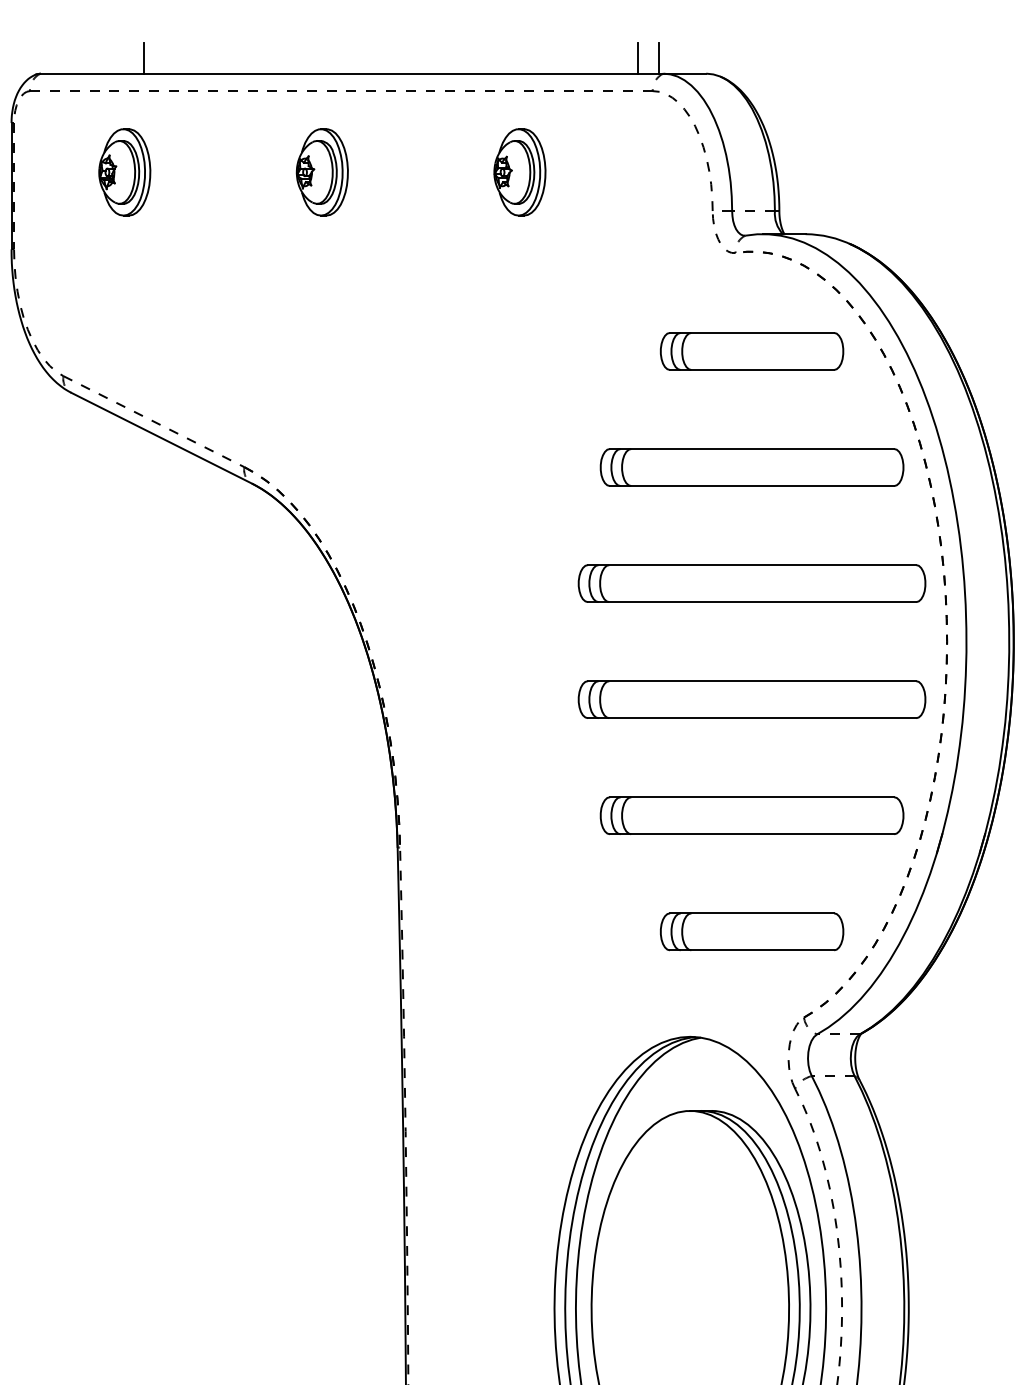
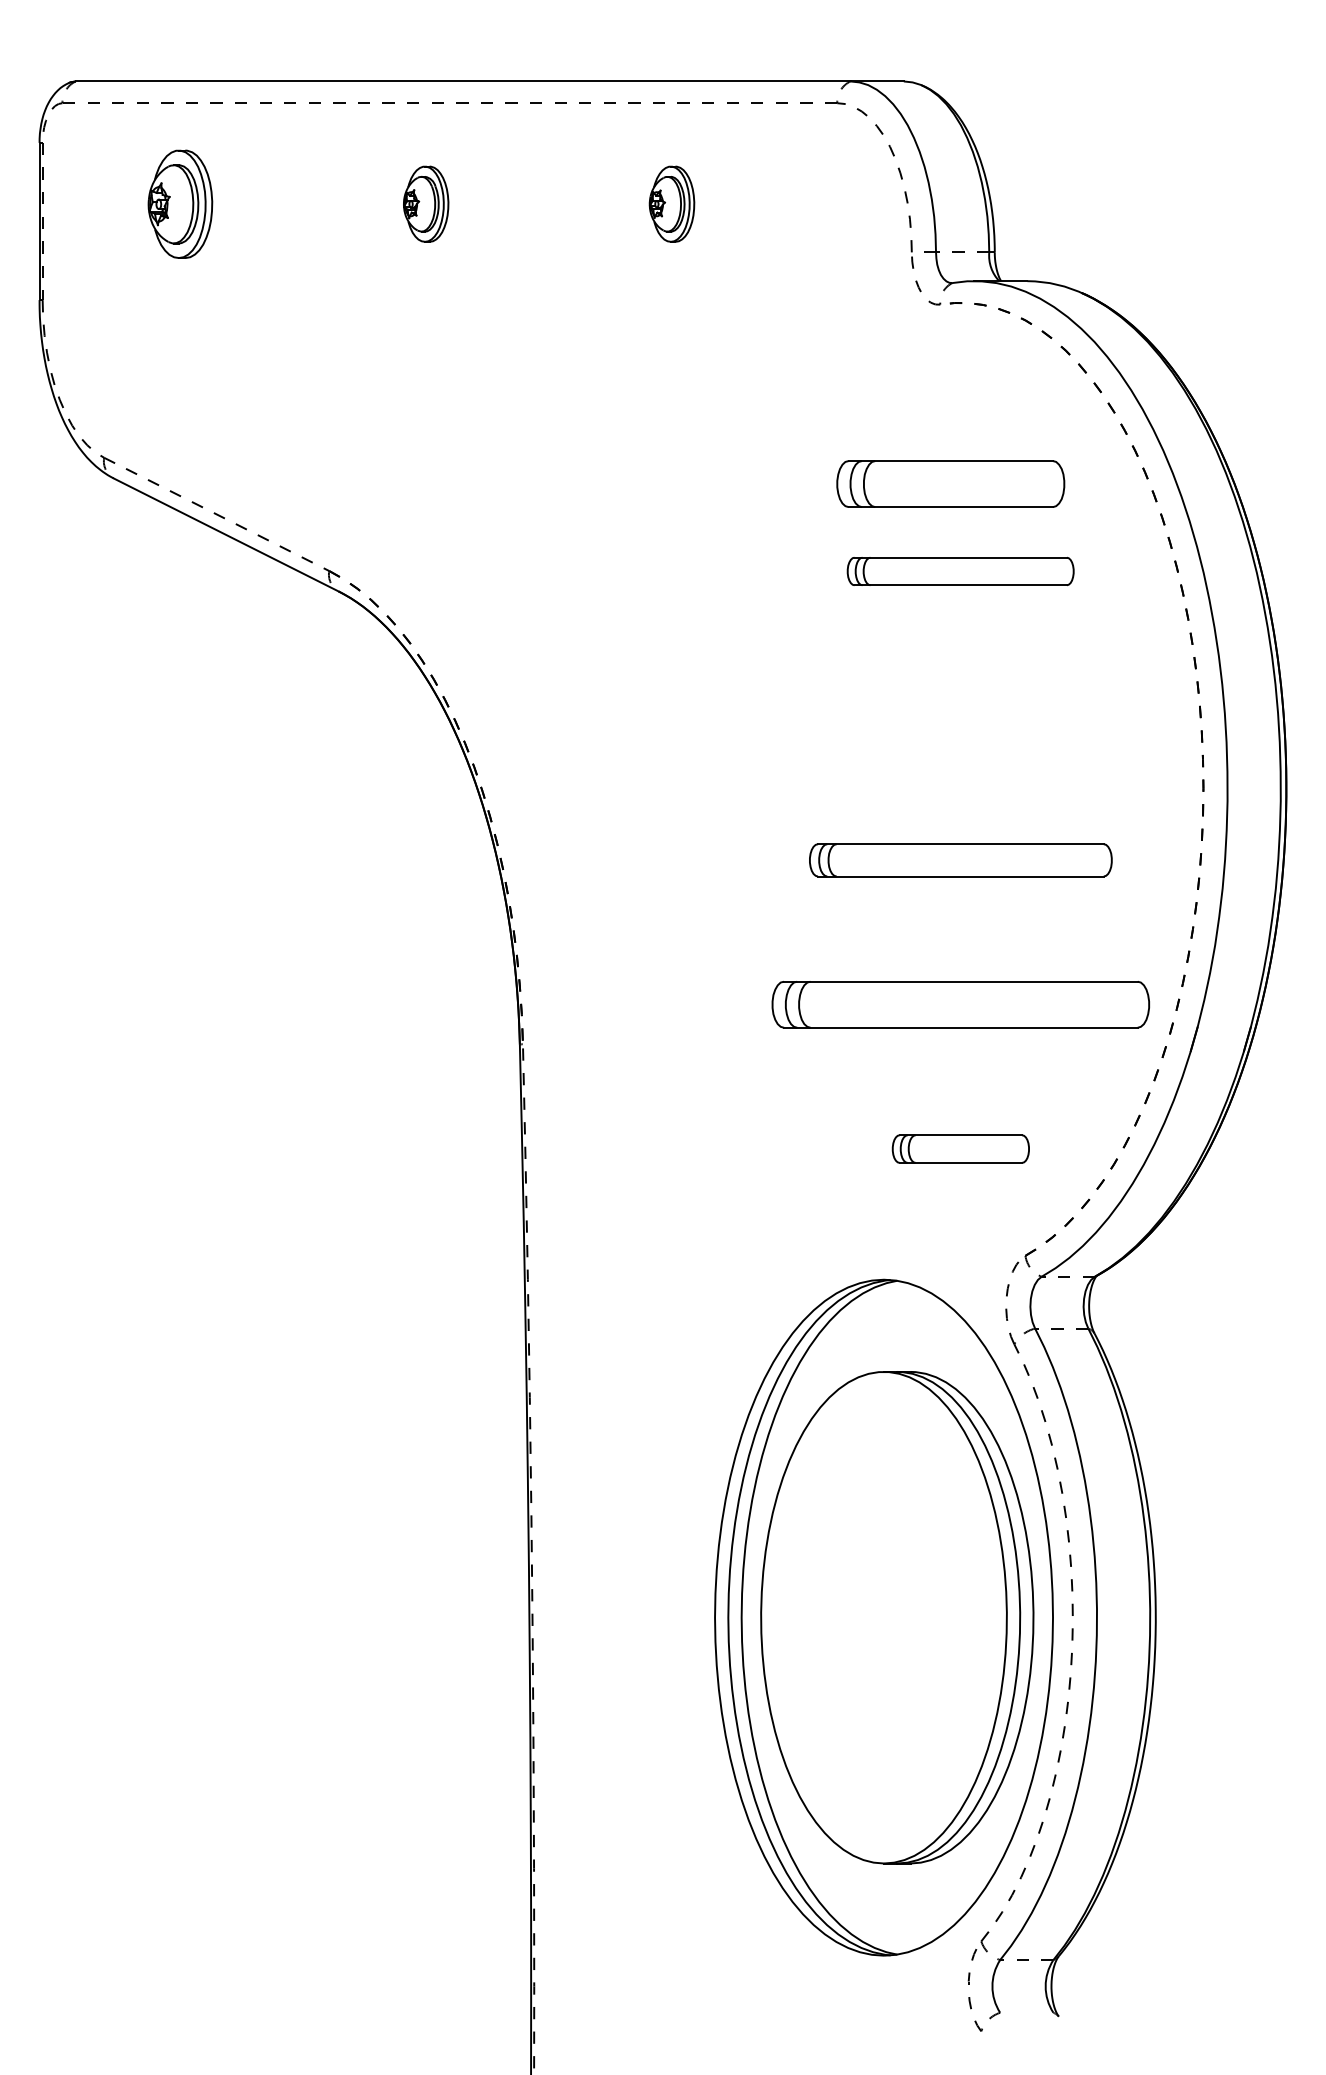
line: (143, 58) -> (203, 62), removed
line: (637, 58) -> (818, 62), removed
line: (658, 58) -> (844, 62), removed
part: (321, 171) -> (425, 203), size x0.7
part: (519, 171) -> (671, 203), size x0.7
part: (751, 350) -> (950, 483), moved
part: (751, 467) -> (960, 571), size x0.6
part: (751, 583) -> (960, 715), removed
part: (751, 699) -> (960, 860), size x0.7
part: (751, 931) -> (960, 1148), size x0.6

